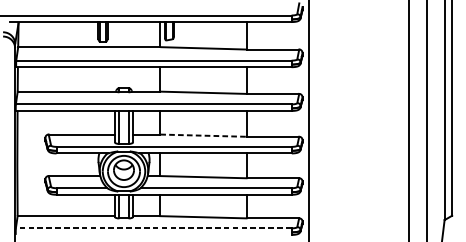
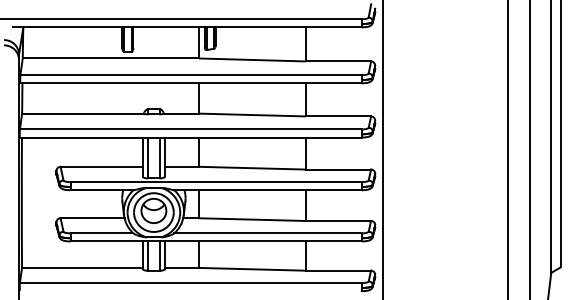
line: (203, 135) -> (252, 168), dashed -> solid
line: (153, 228) -> (190, 283), dashed -> solid

